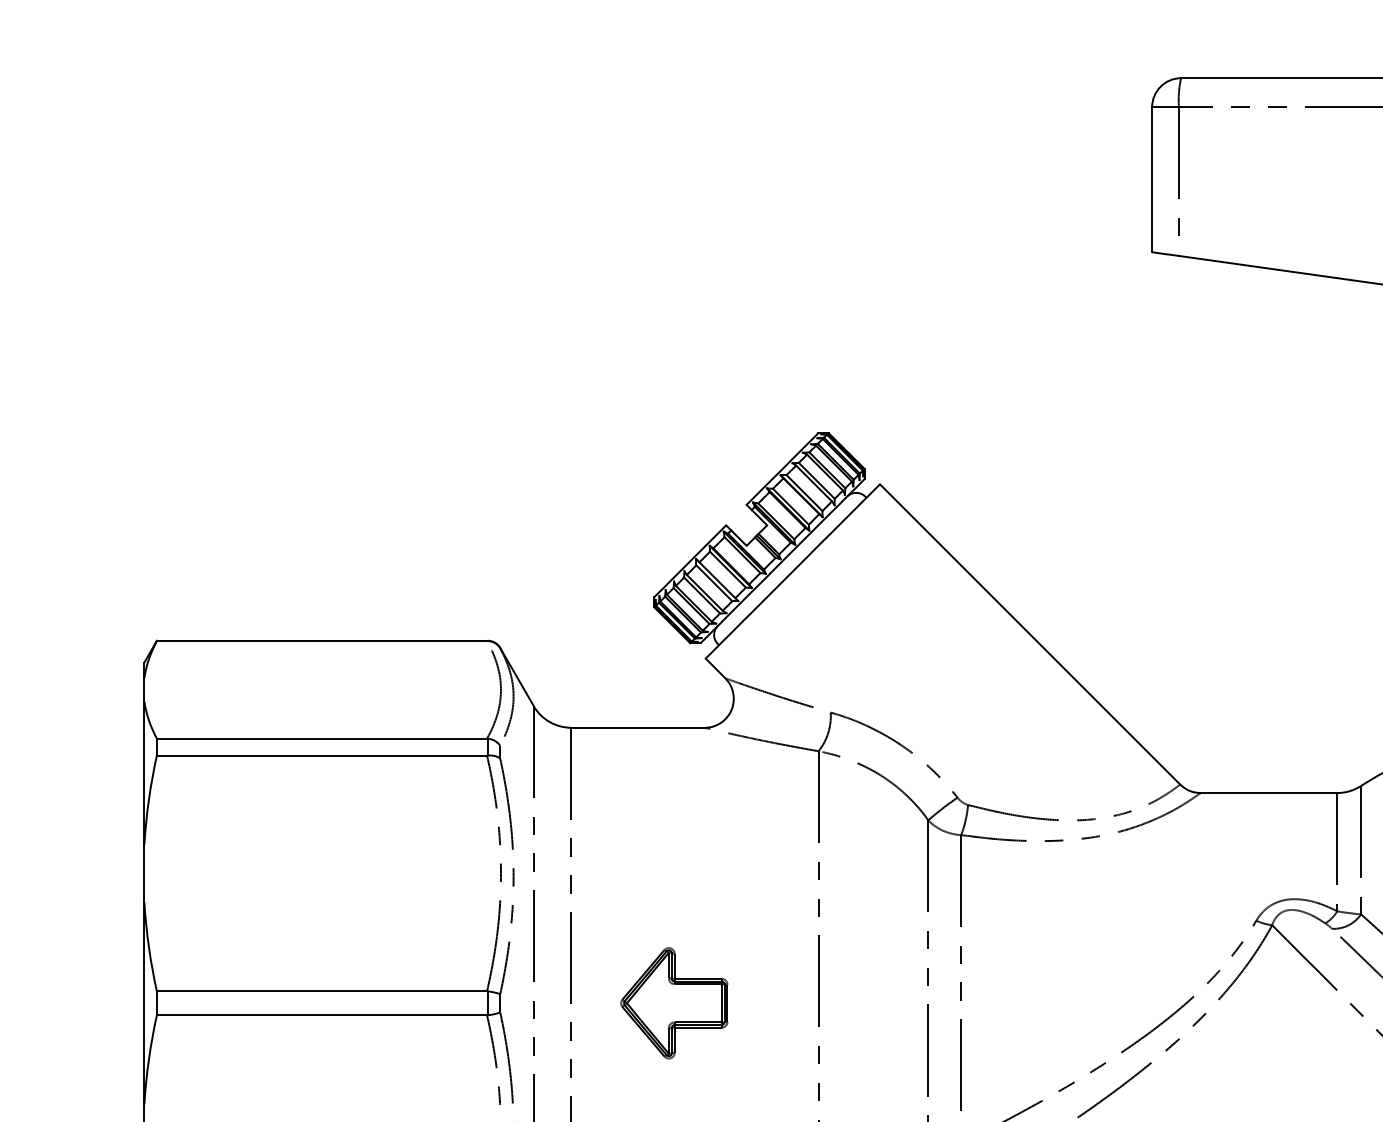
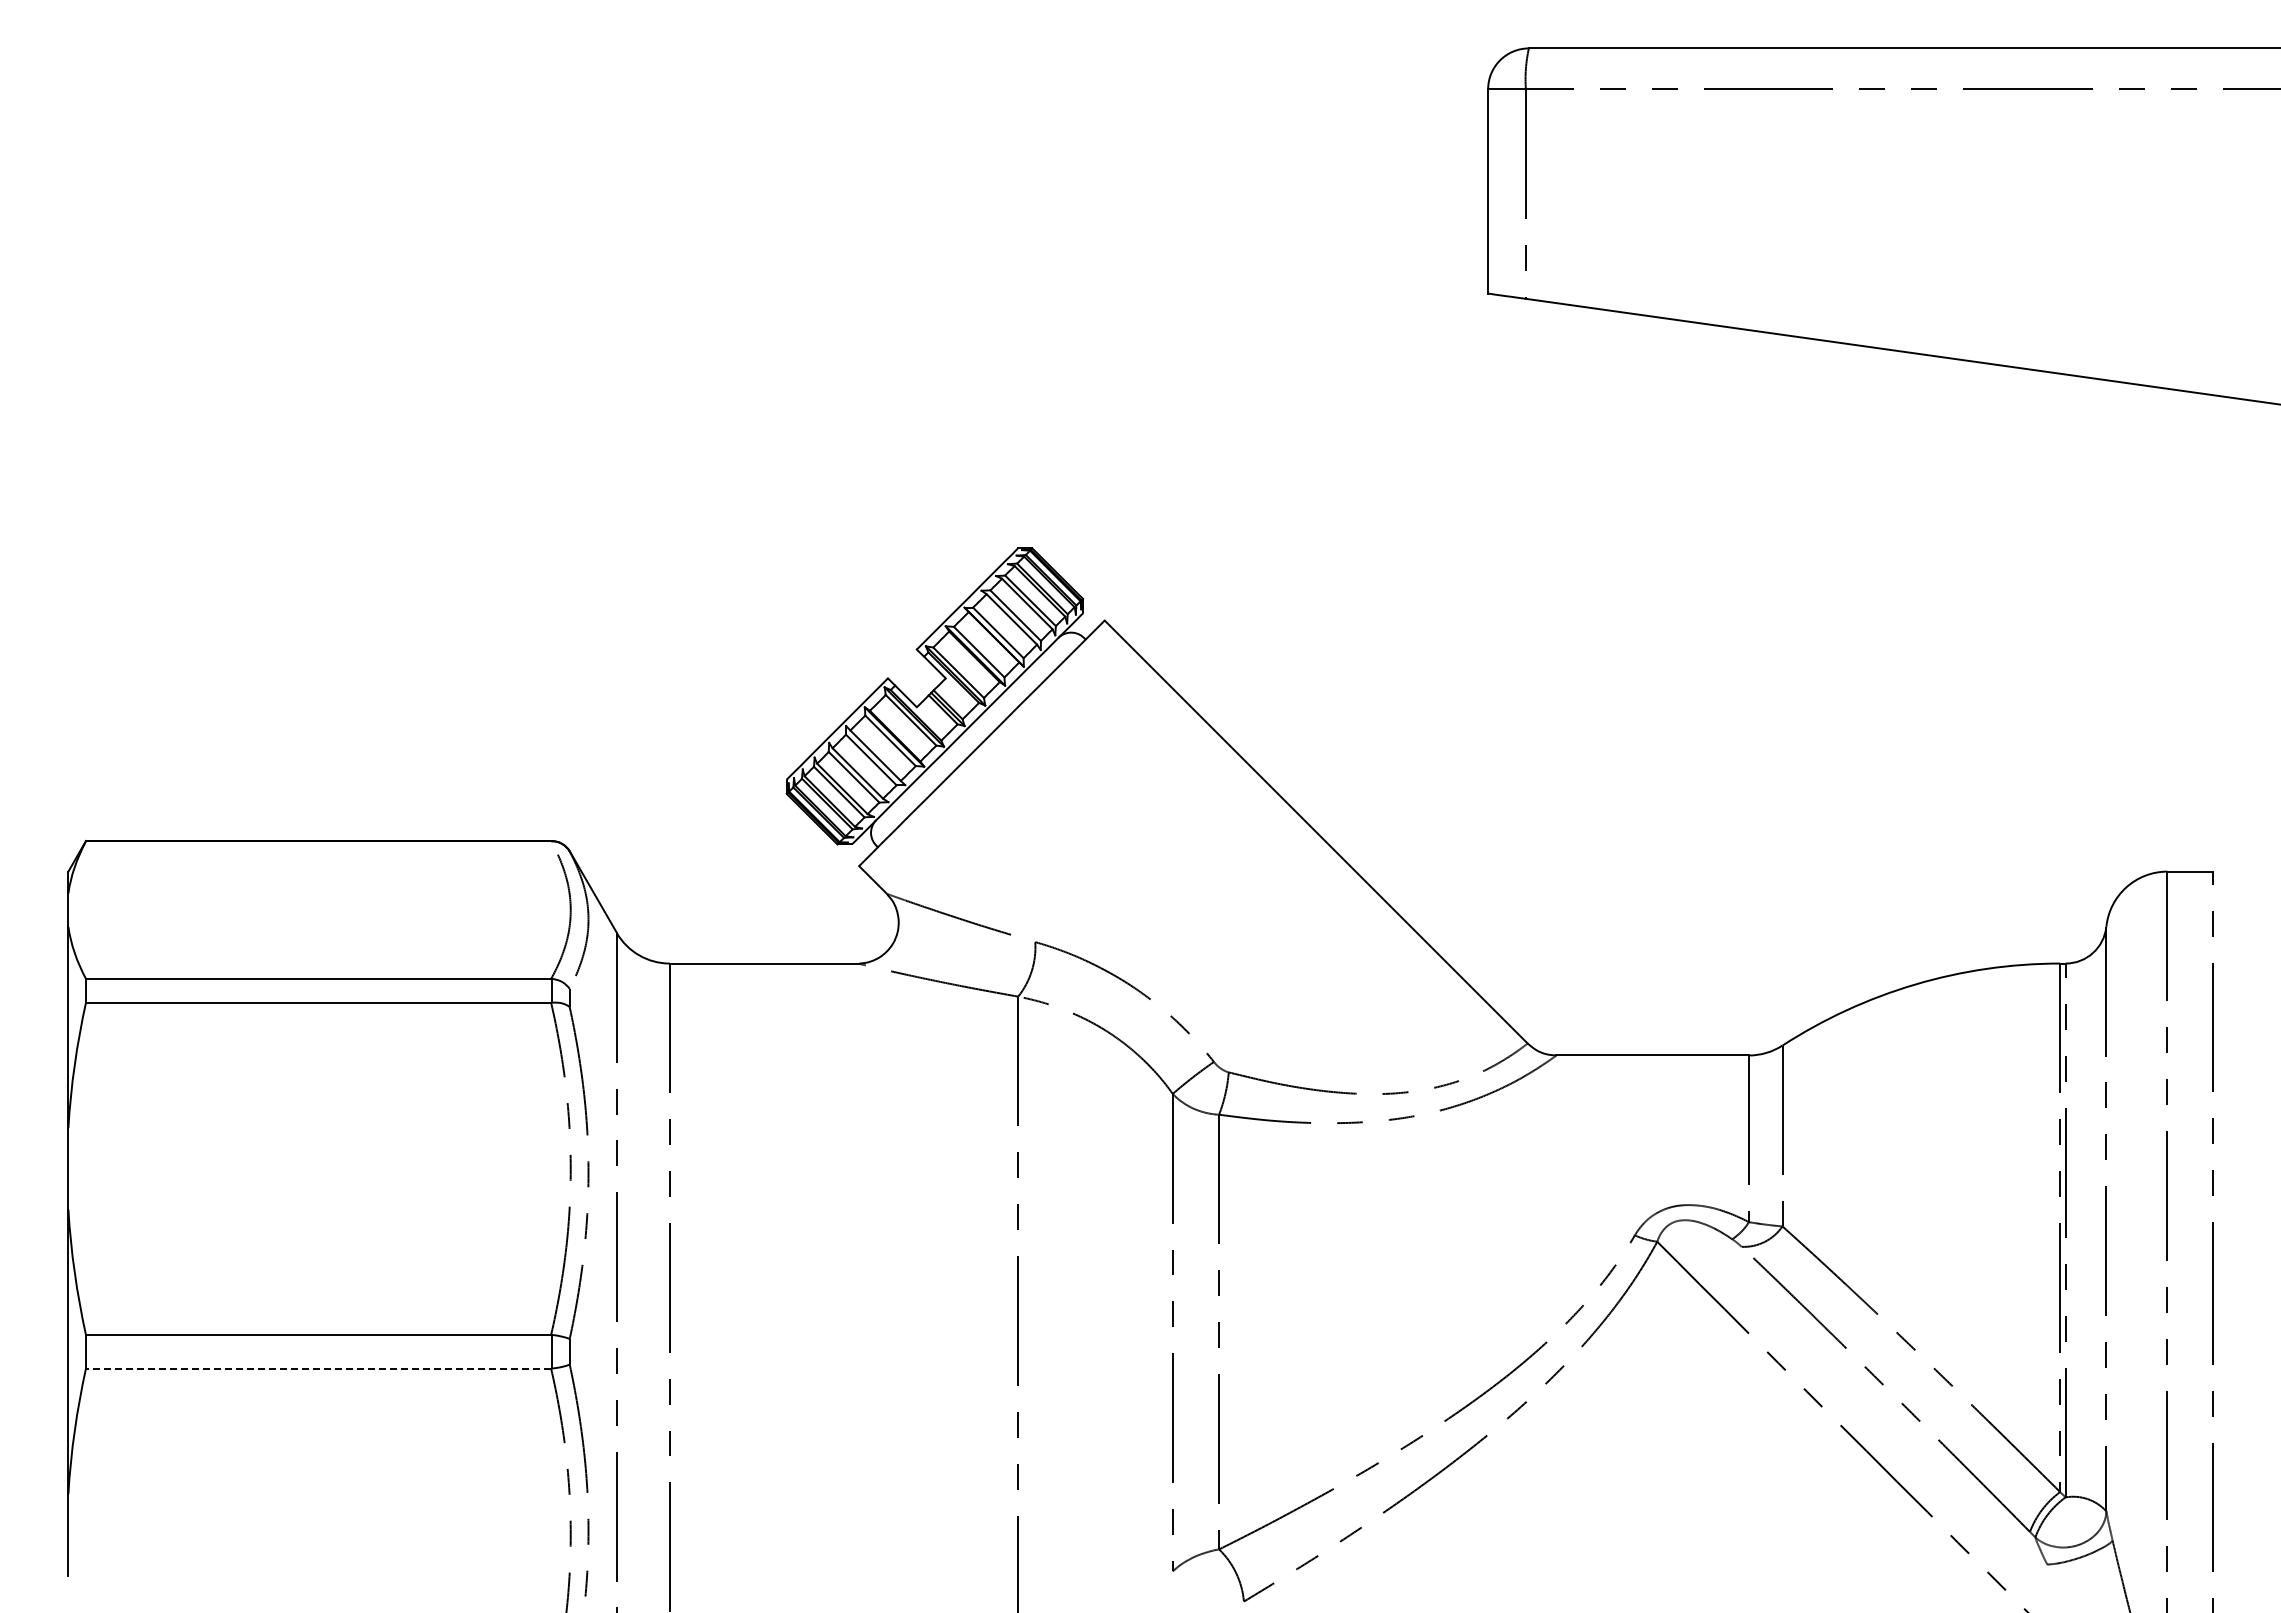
part: (673, 1003) -> (814, 1351), removed
line: (321, 1015) -> (318, 1368), solid -> dashed

